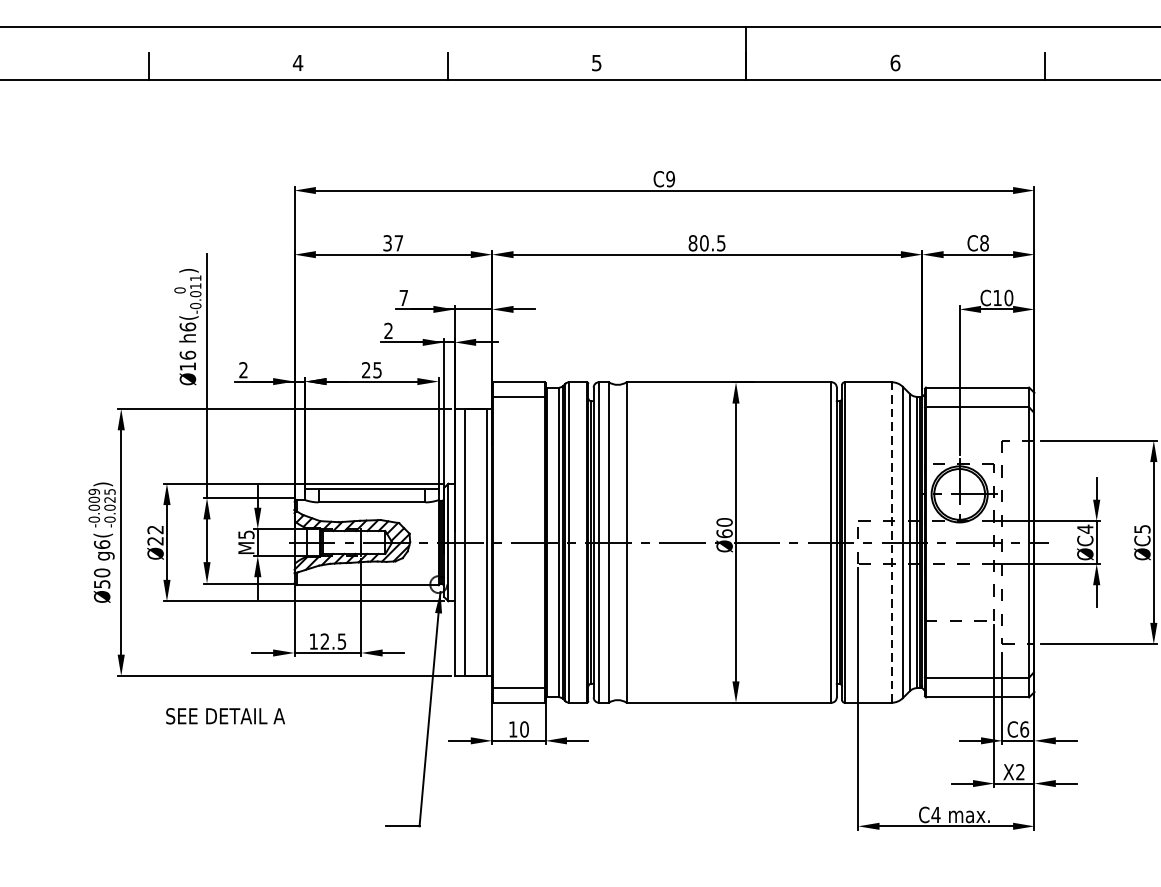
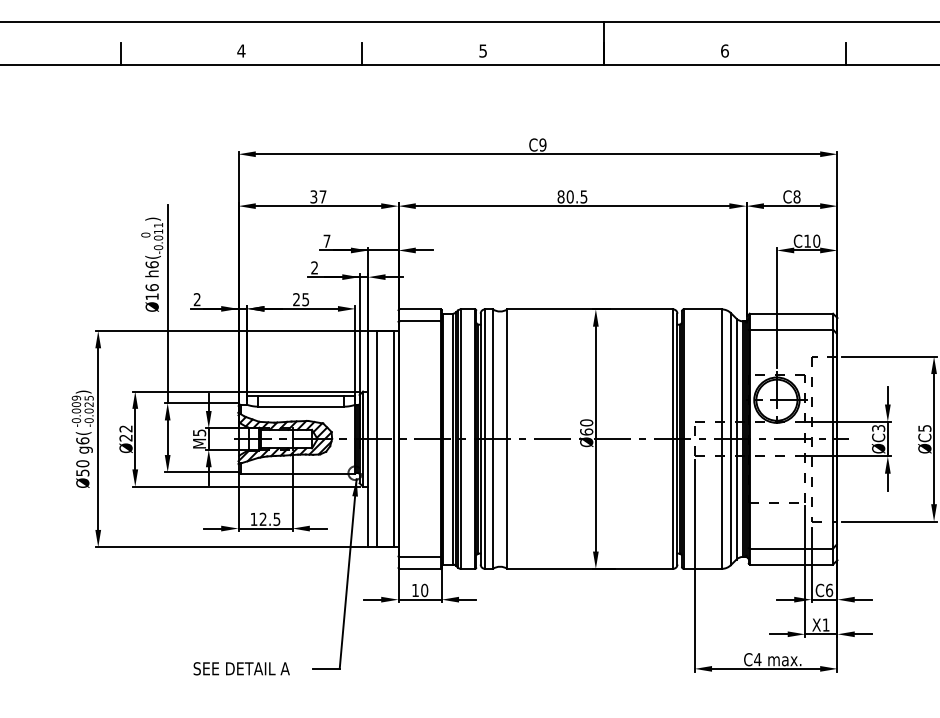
text: (1085, 529) -> (878, 428), ØC4 -> ØC3
line: (891, 542) -> (721, 439), dashed -> solid
text: (225, 715) -> (241, 668), moved
text: (1019, 771) -> (825, 624), X2 -> X1

